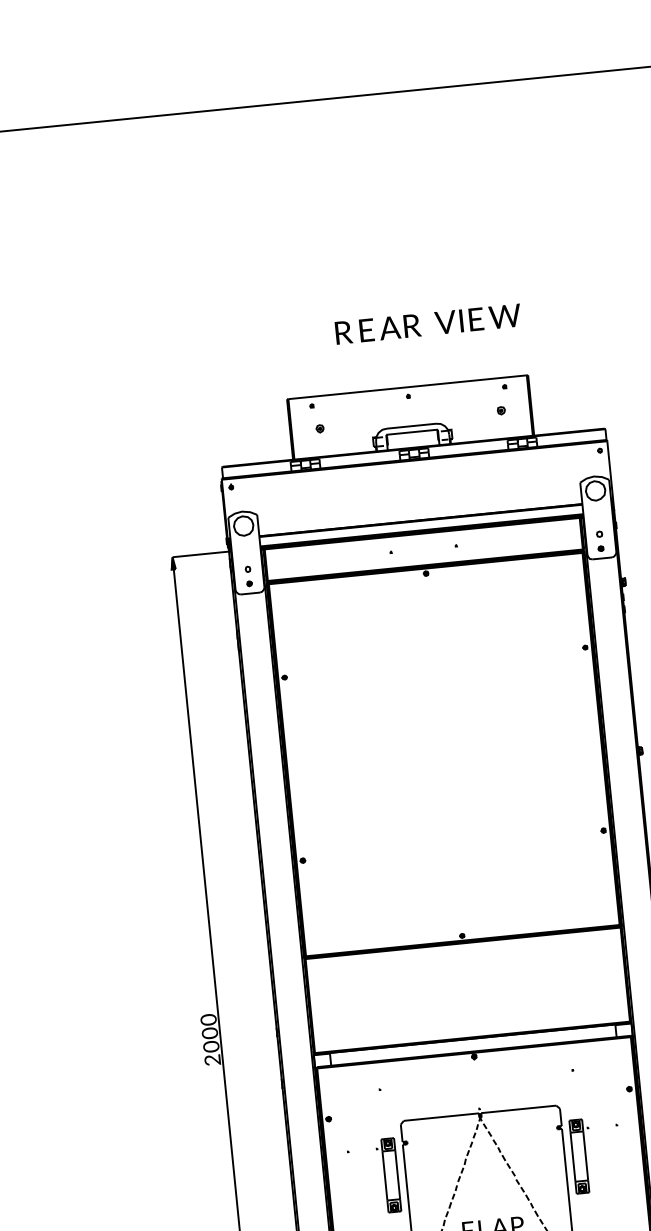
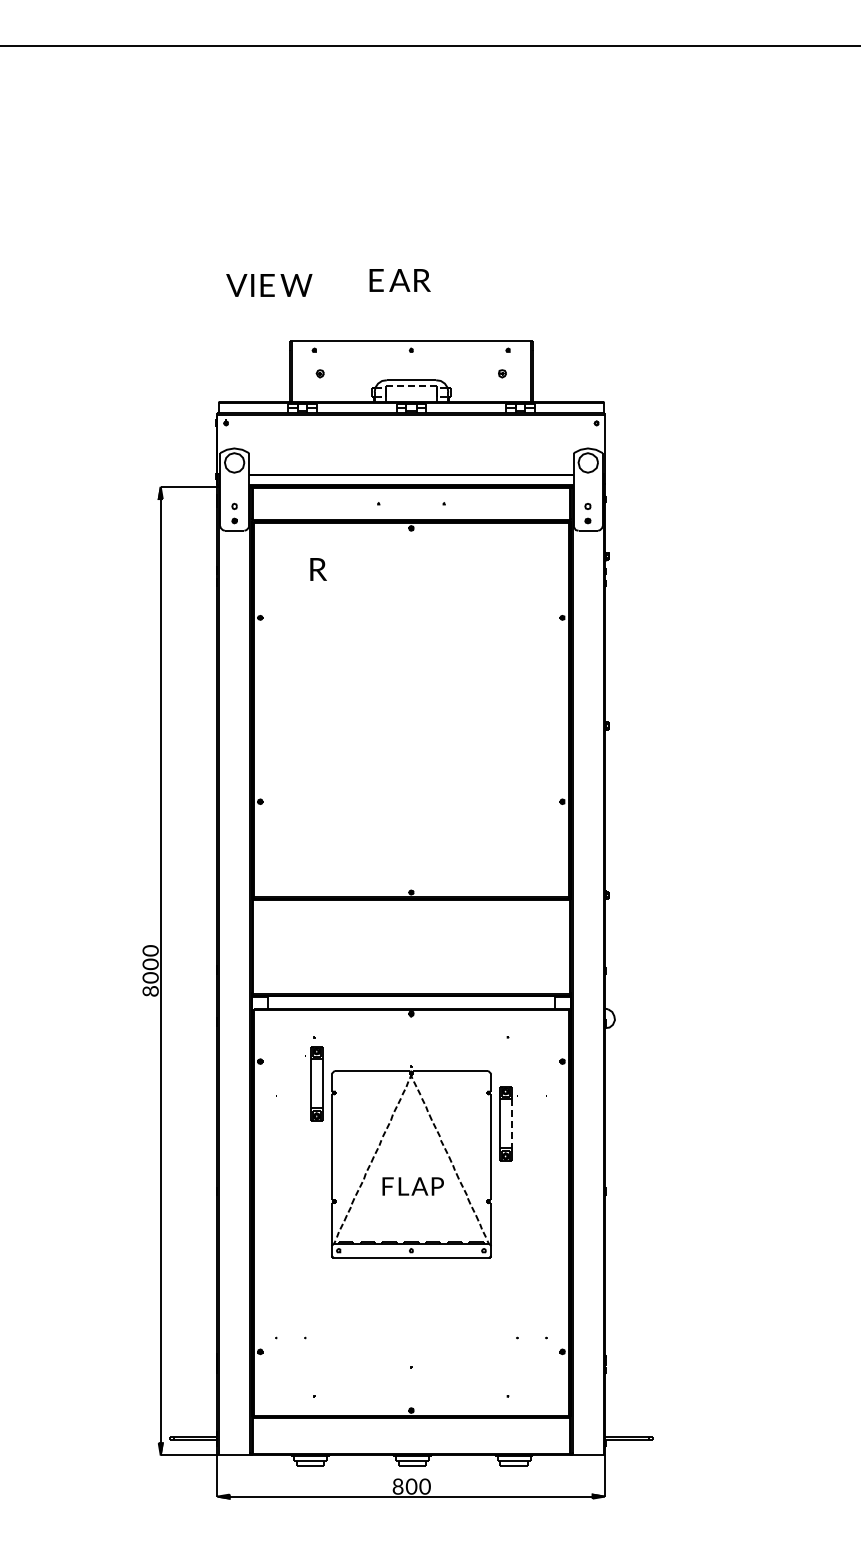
text: (478, 319) -> (269, 285), moved
text: (343, 332) -> (318, 569), moved
line: (412, 432) -> (411, 386), solid -> dashed
text: (213, 1060) -> (151, 991), 2 -> 8
line: (585, 1155) -> (512, 1123), solid -> dashed
part: (388, 1175) -> (314, 1083), moved

